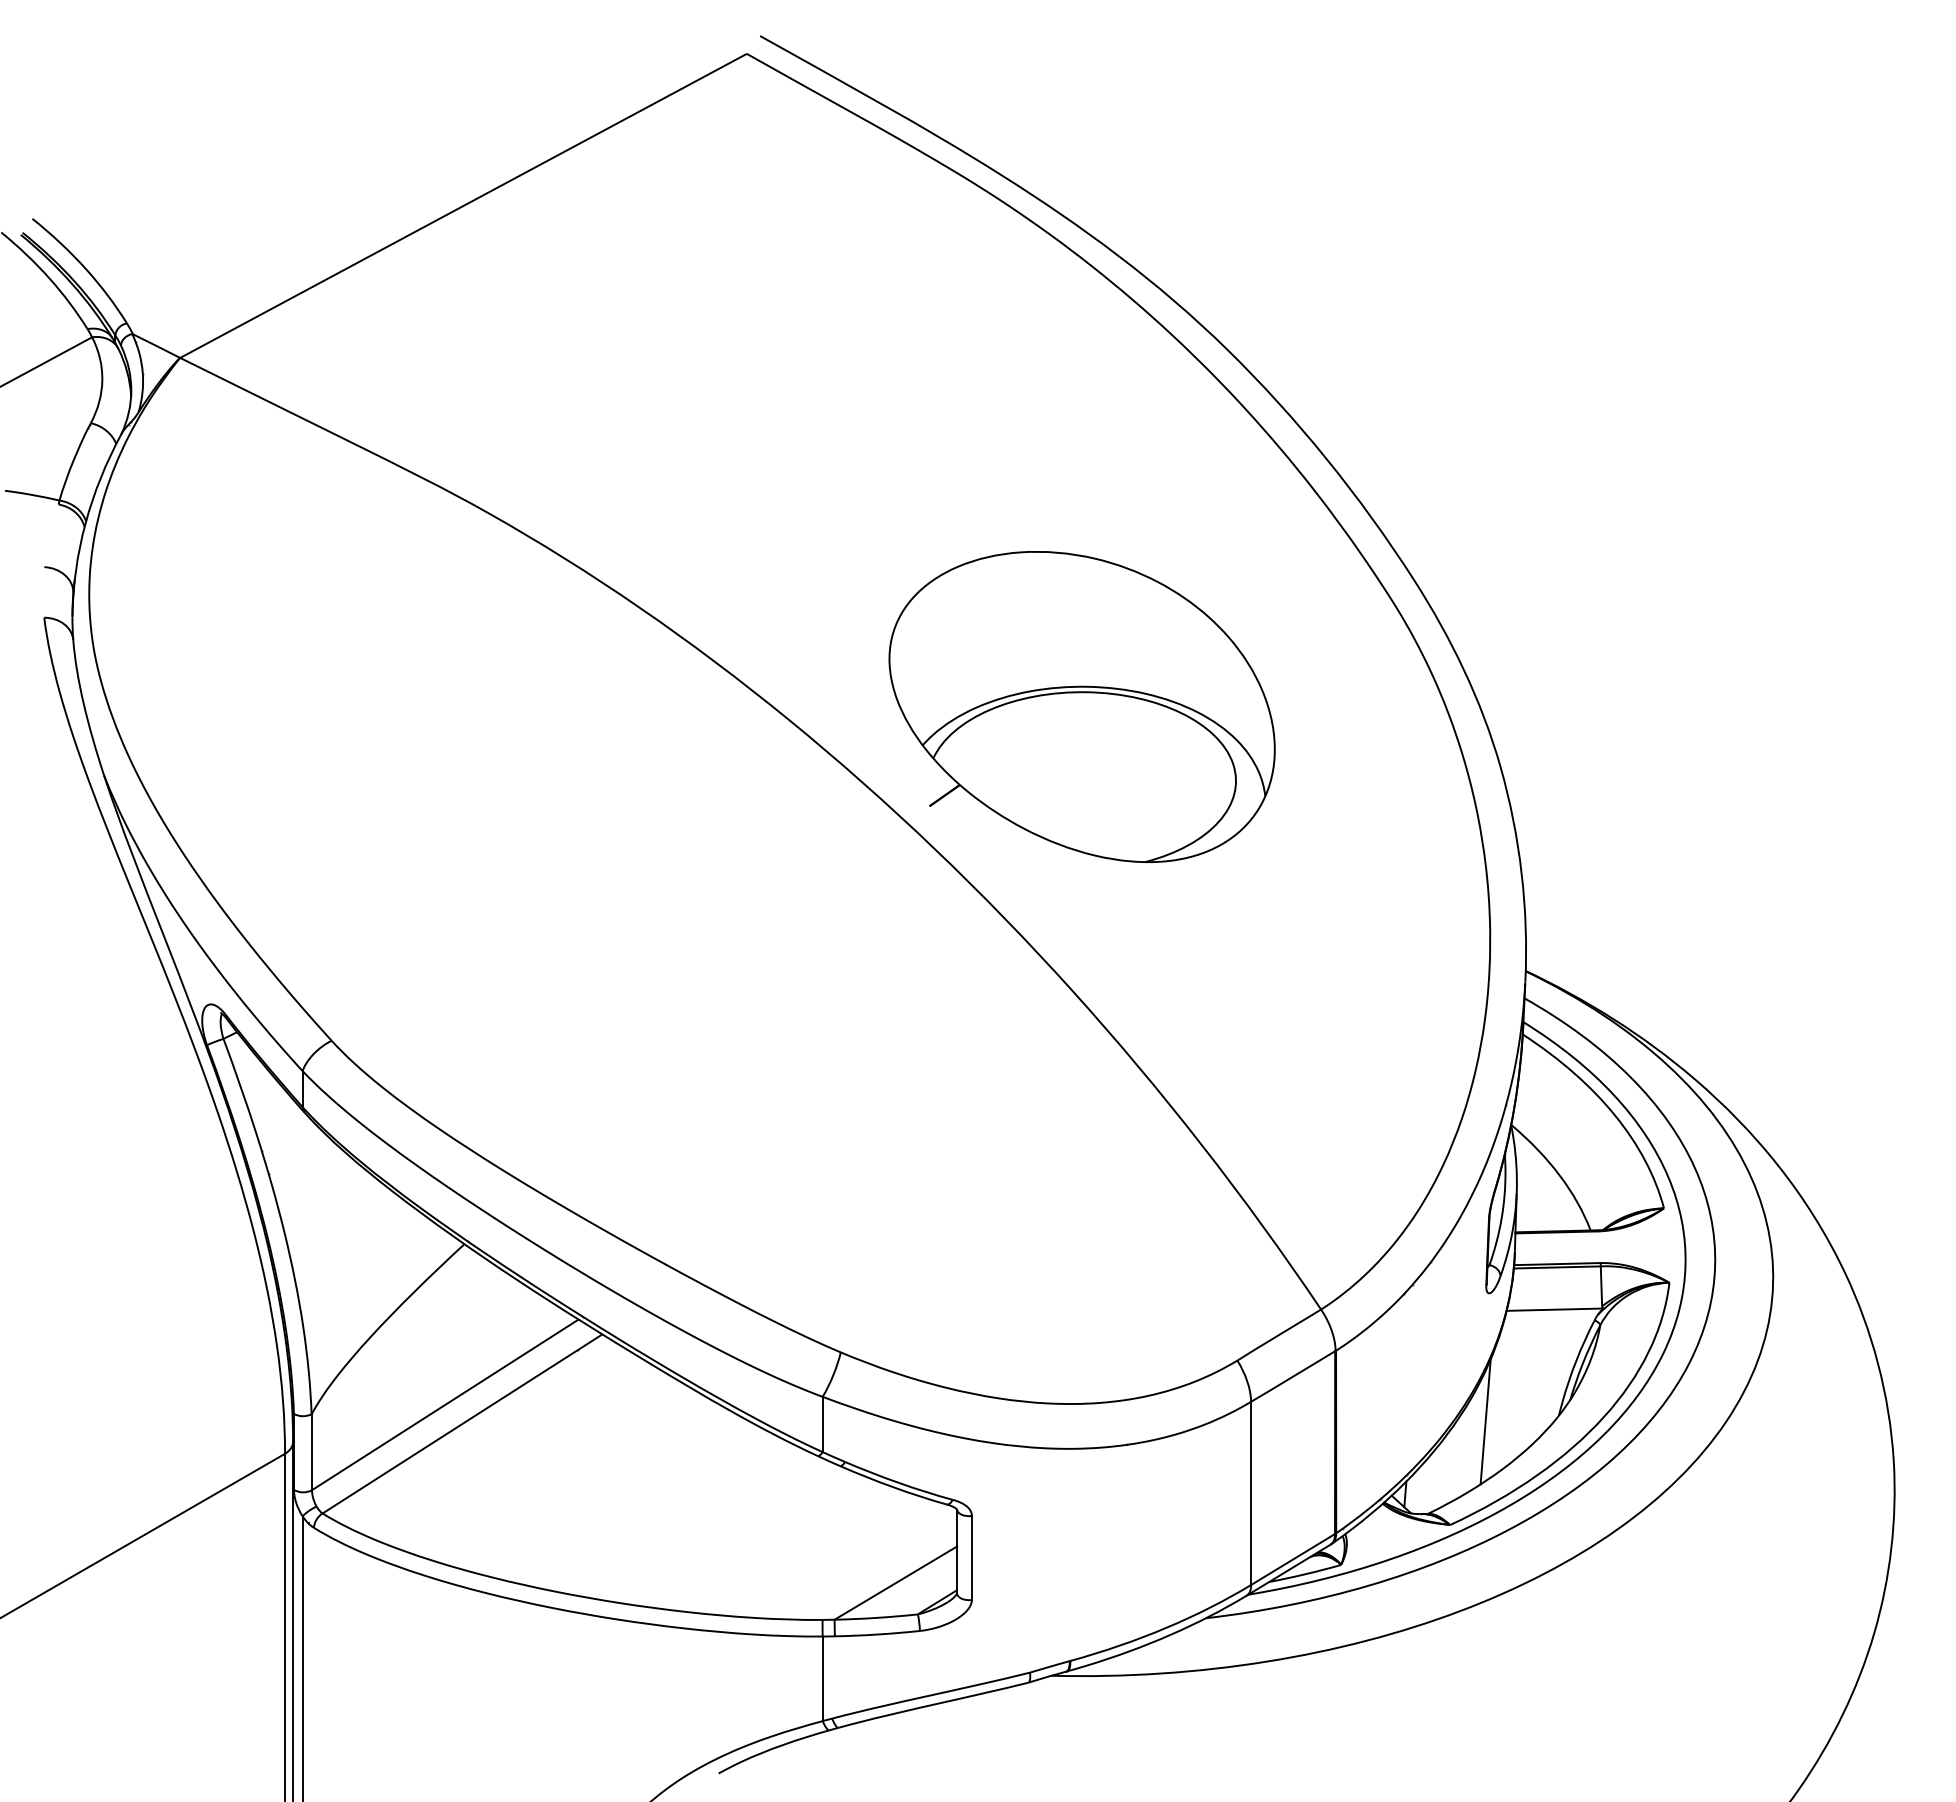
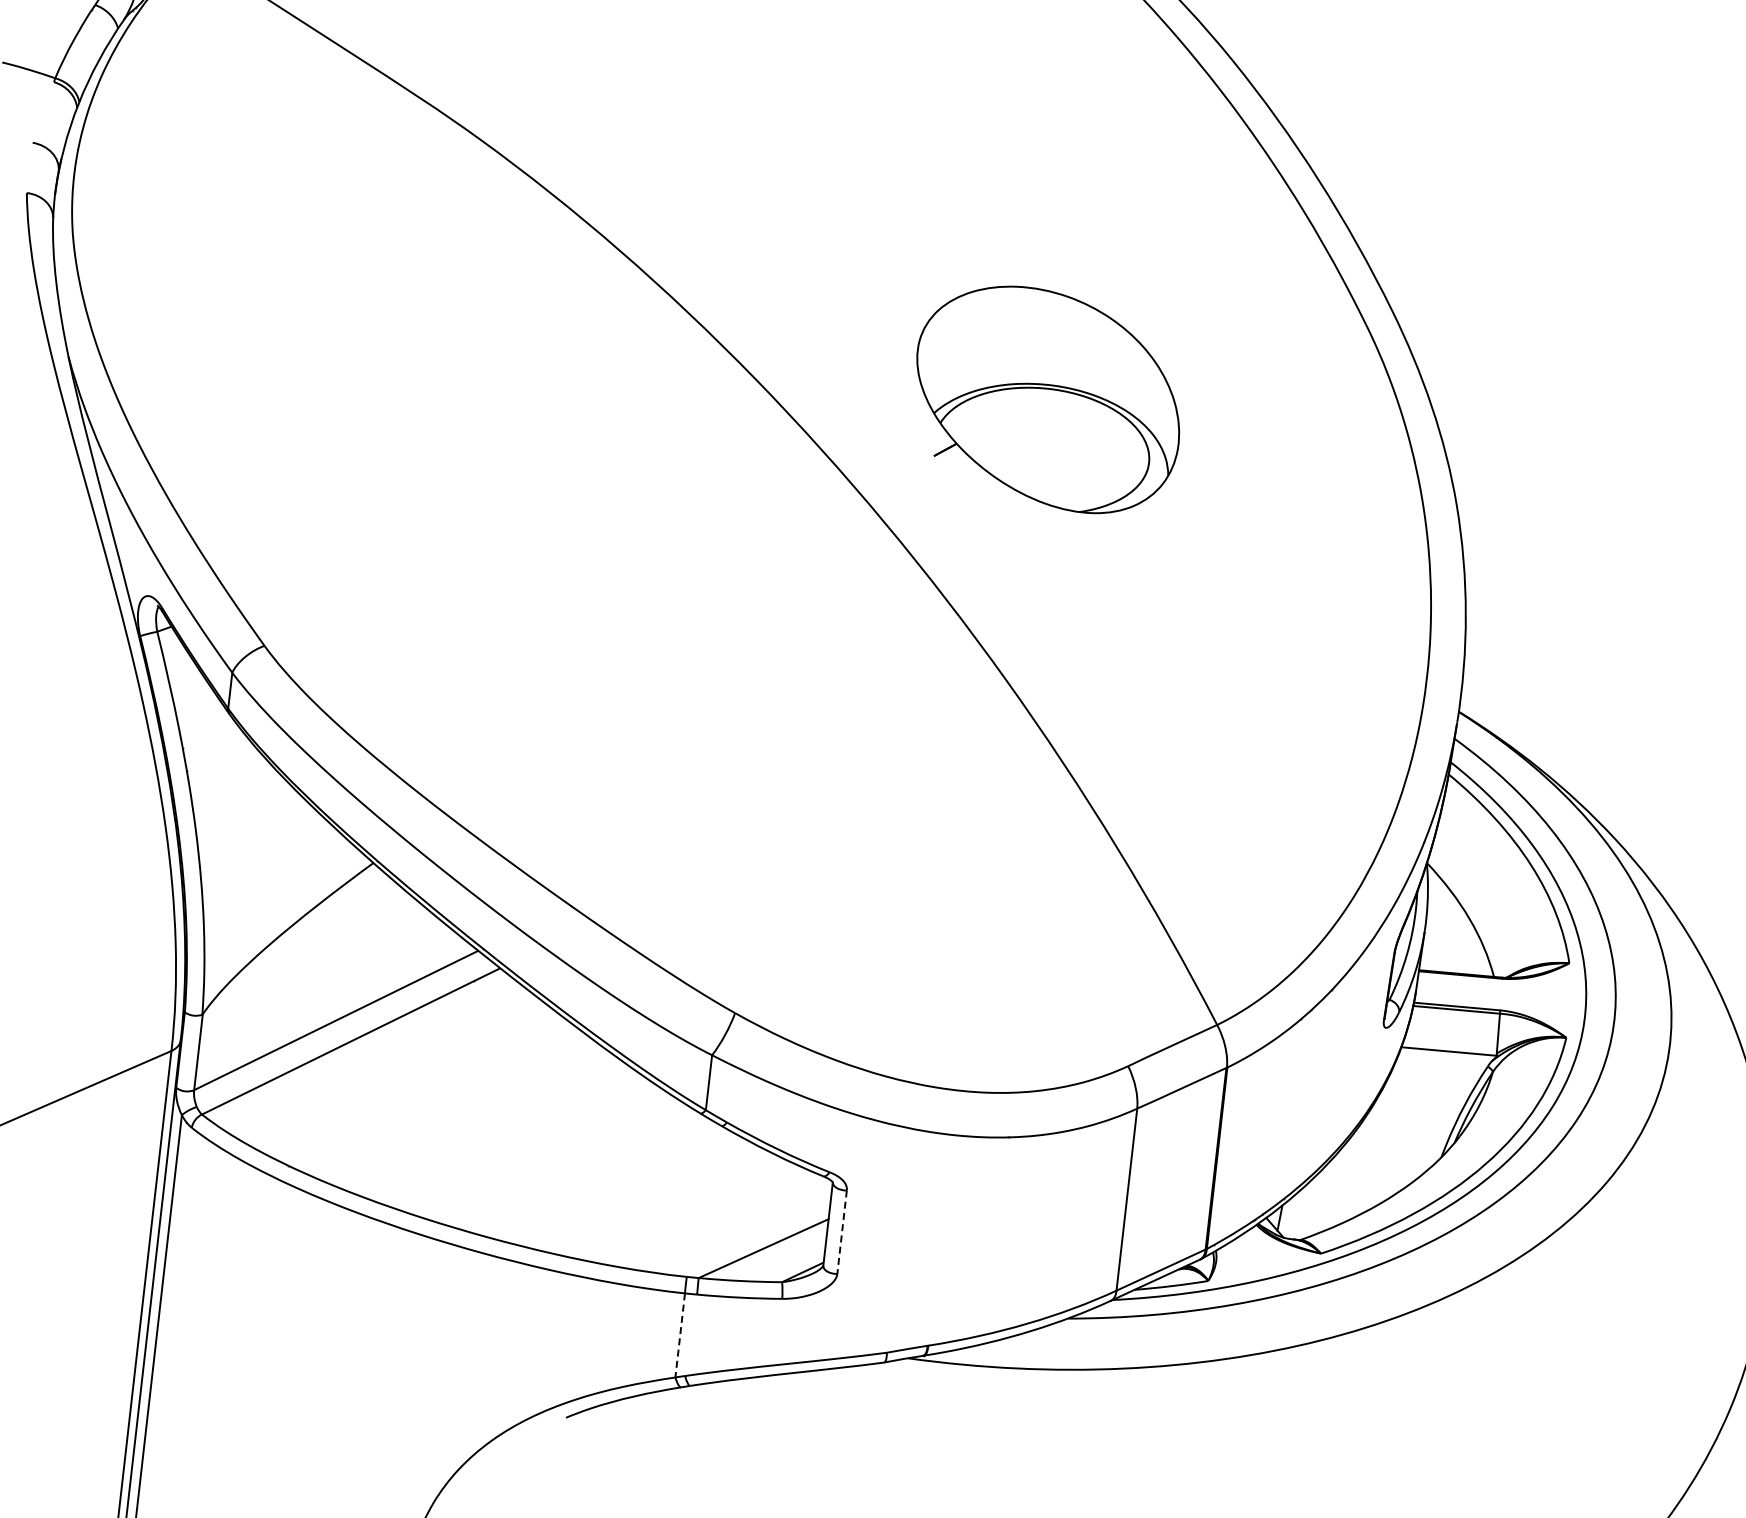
part: (1081, 706) -> (1047, 398), size x0.7
line: (1485, 1421) -> (1367, 1154), removed
line: (971, 1558) -> (841, 1232), solid -> dashed
line: (822, 1679) -> (679, 1336), solid -> dashed

